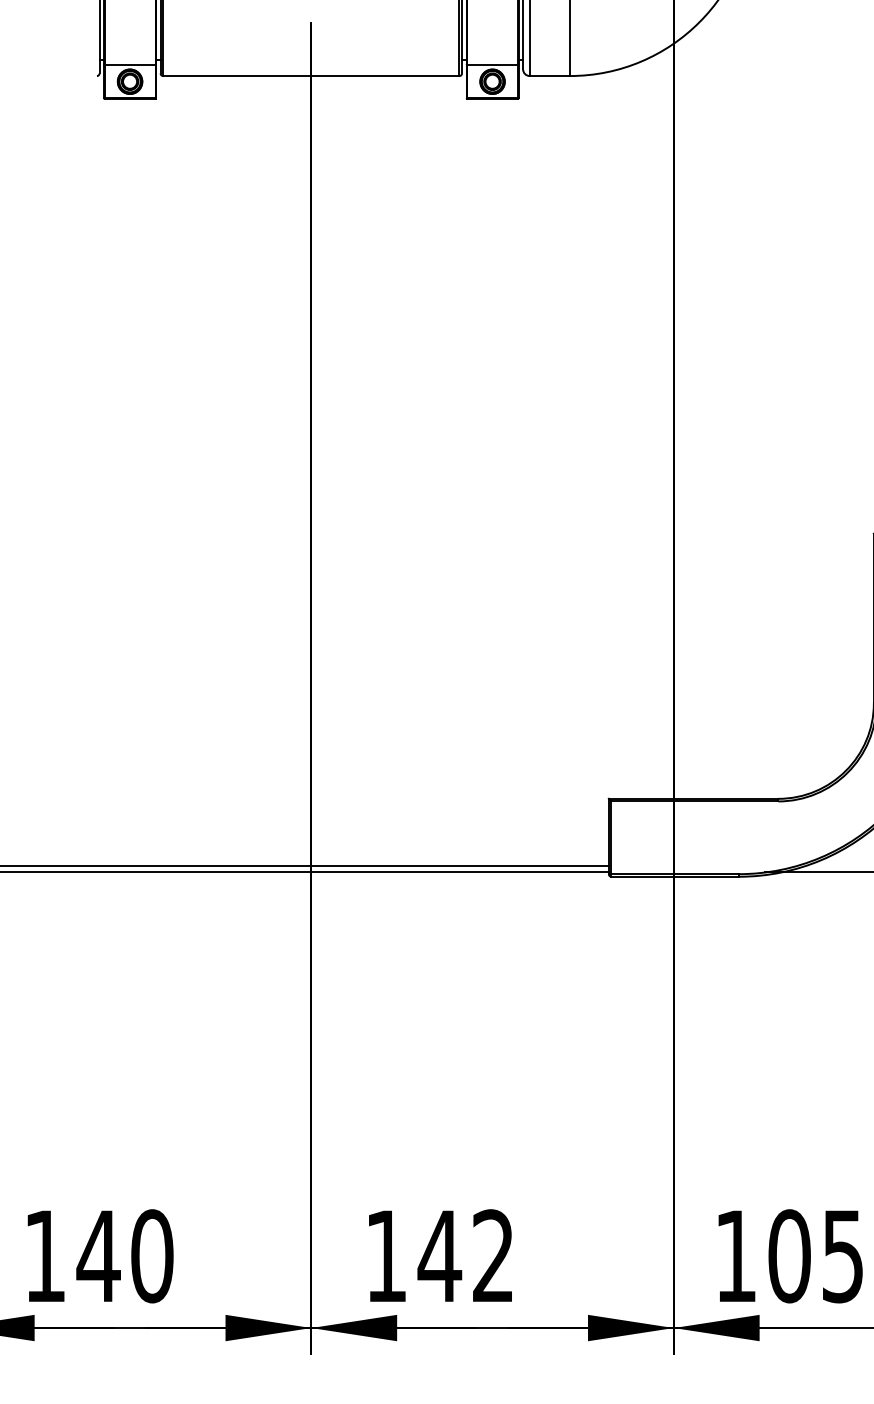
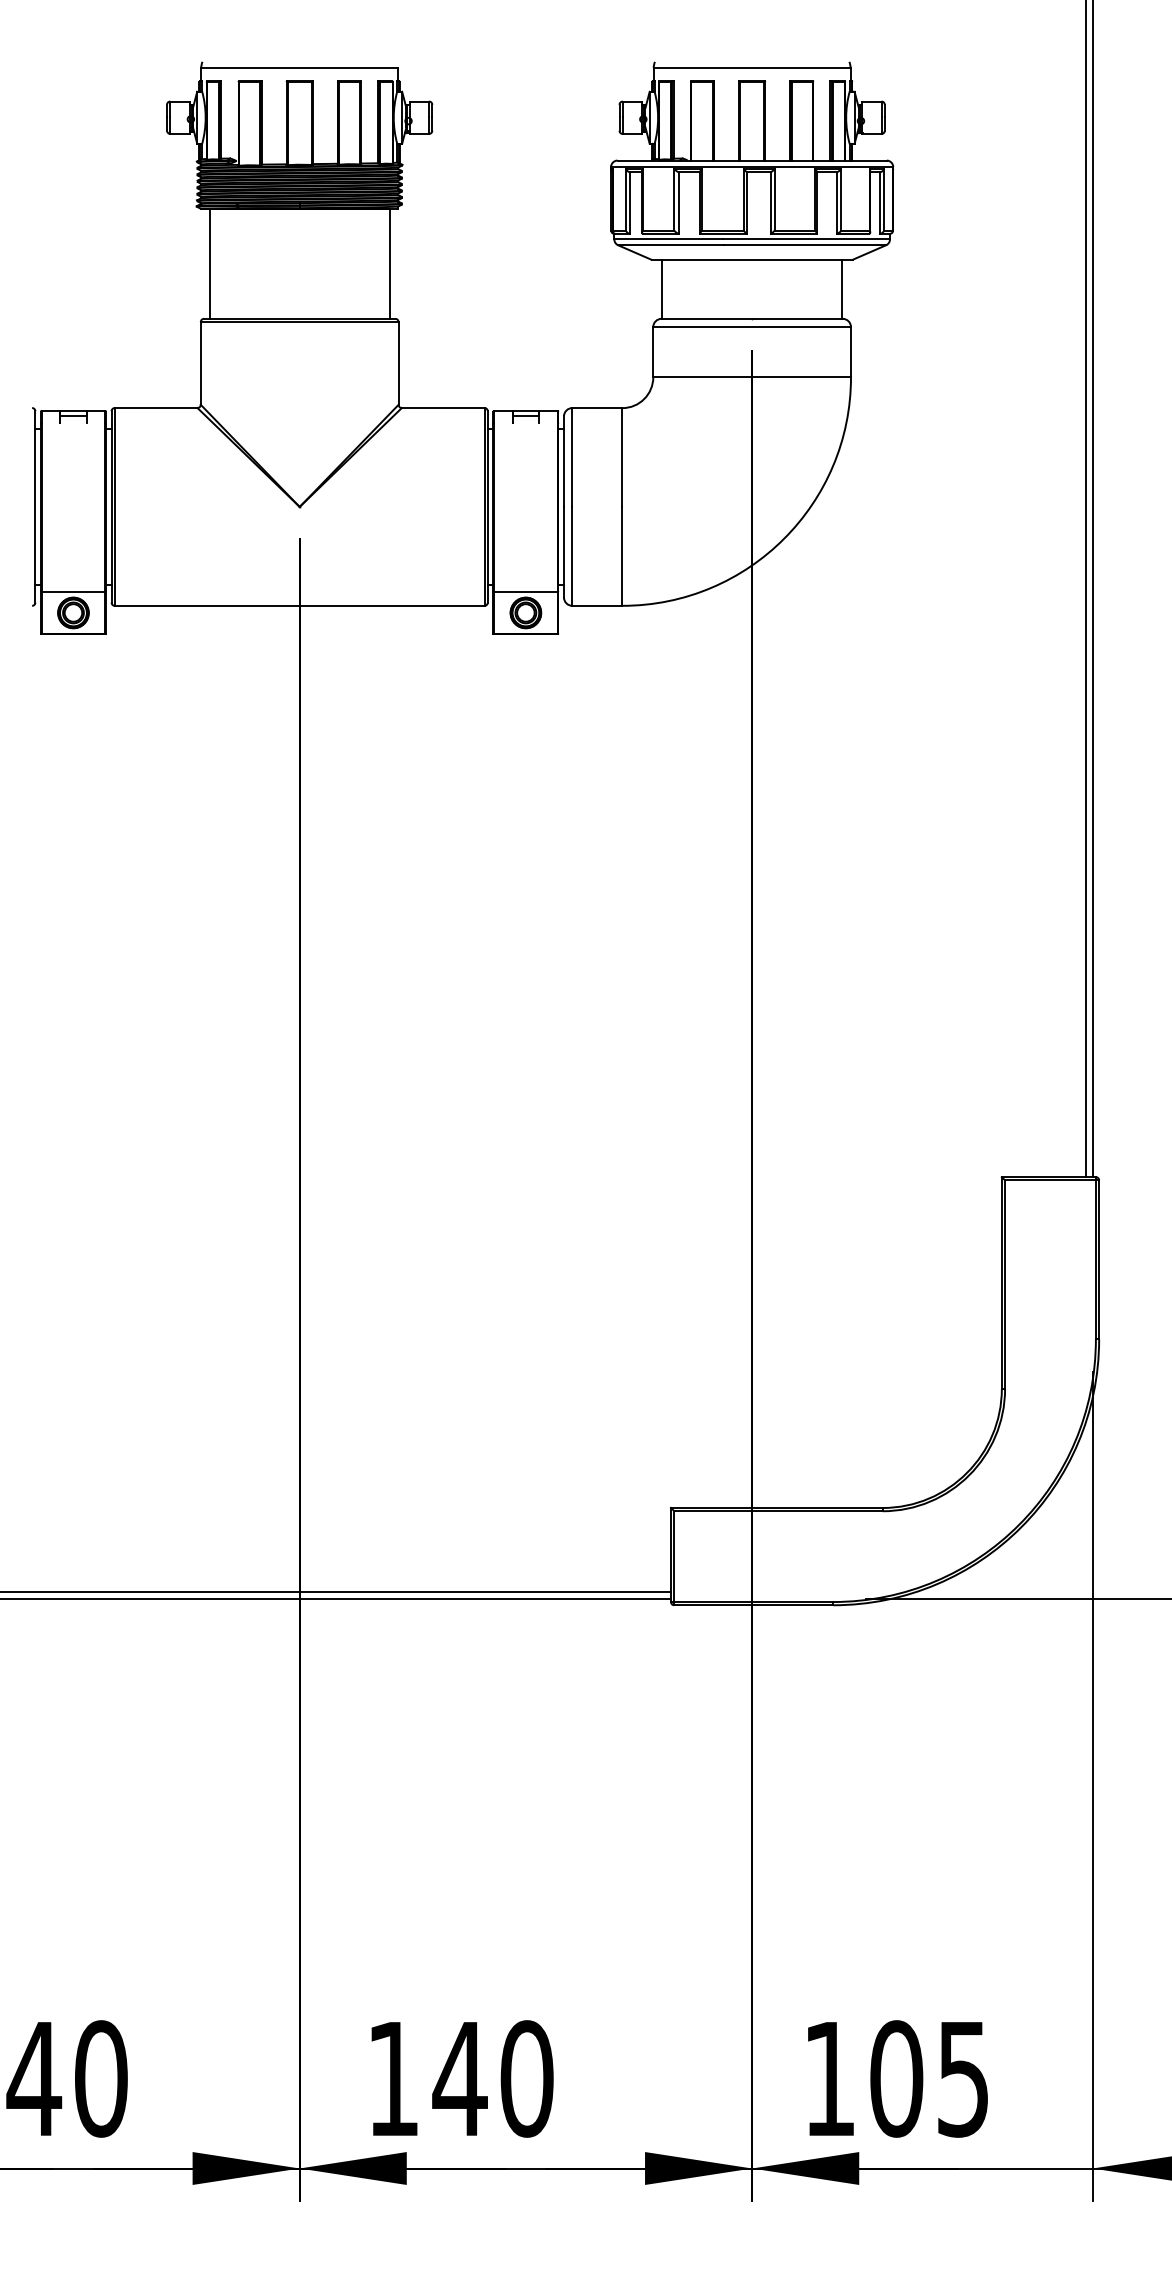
text: (493, 1255) -> (526, 2078), 142 -> 140

